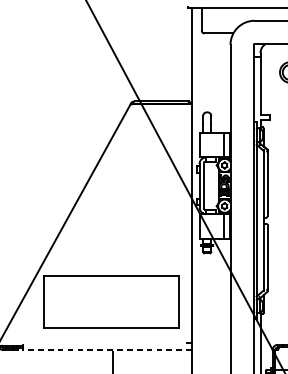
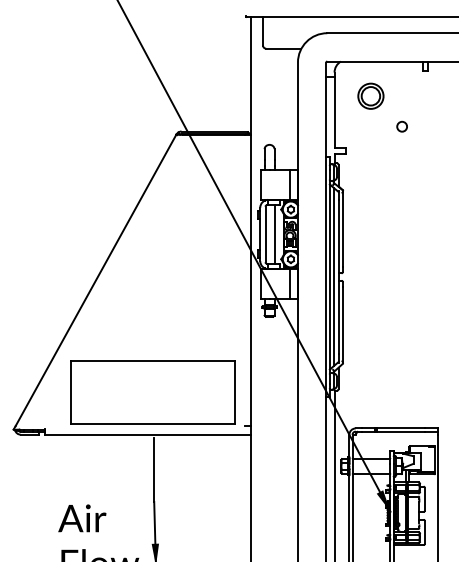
line: (211, 185) -> (274, 234), added
line: (259, 220) -> (333, 276), added
part: (111, 302) -> (152, 392), moved
line: (107, 349) -> (148, 434), dashed -> solid

